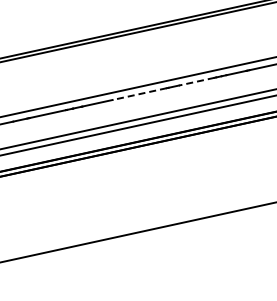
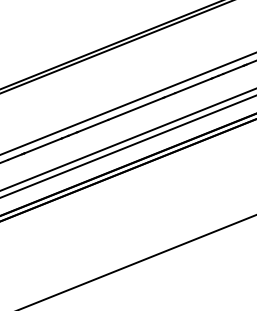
line: (196, 81) -> (192, 85), dashed -> solid
line: (139, 94) -> (135, 109), dashed -> solid

